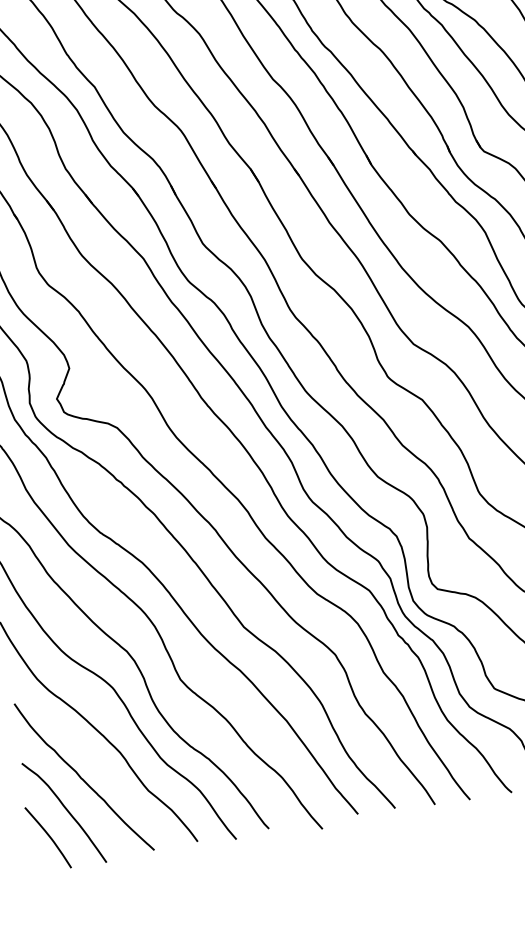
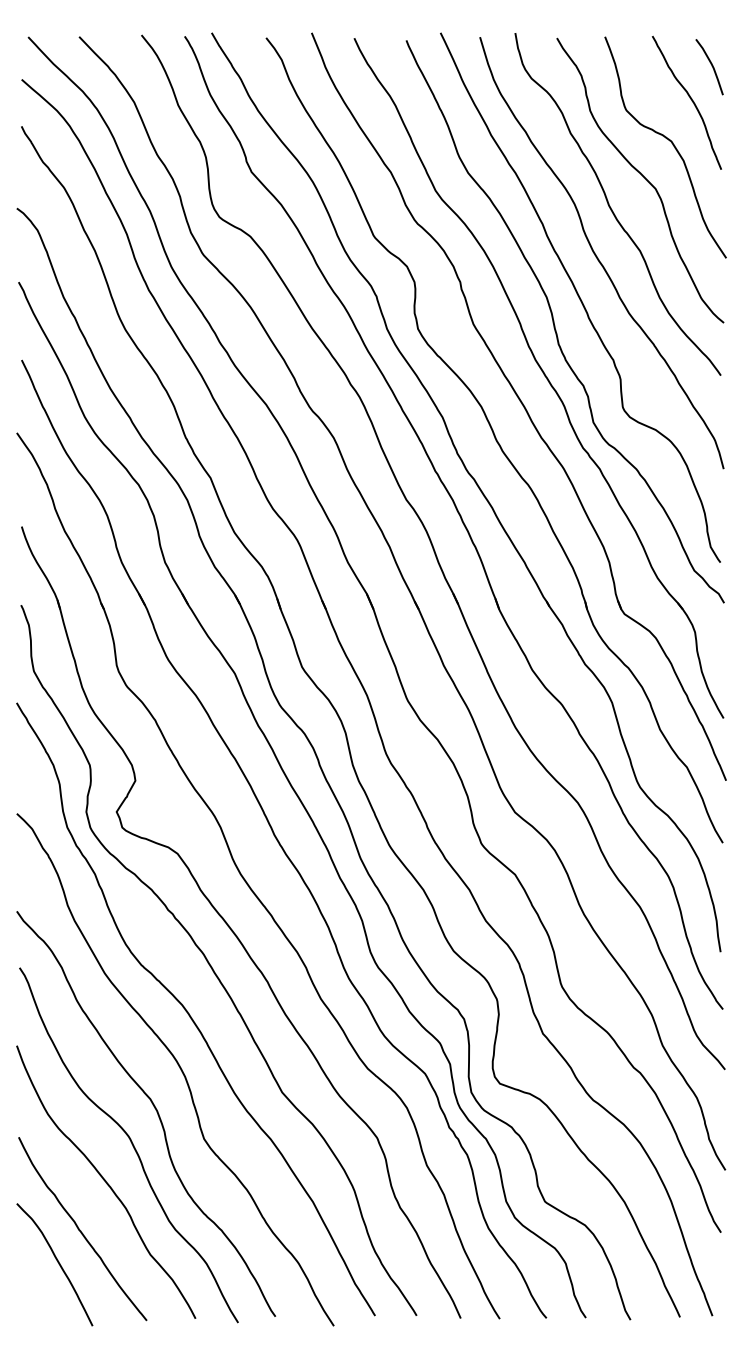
curve: (49, 837) -> (34, 1289), removed

